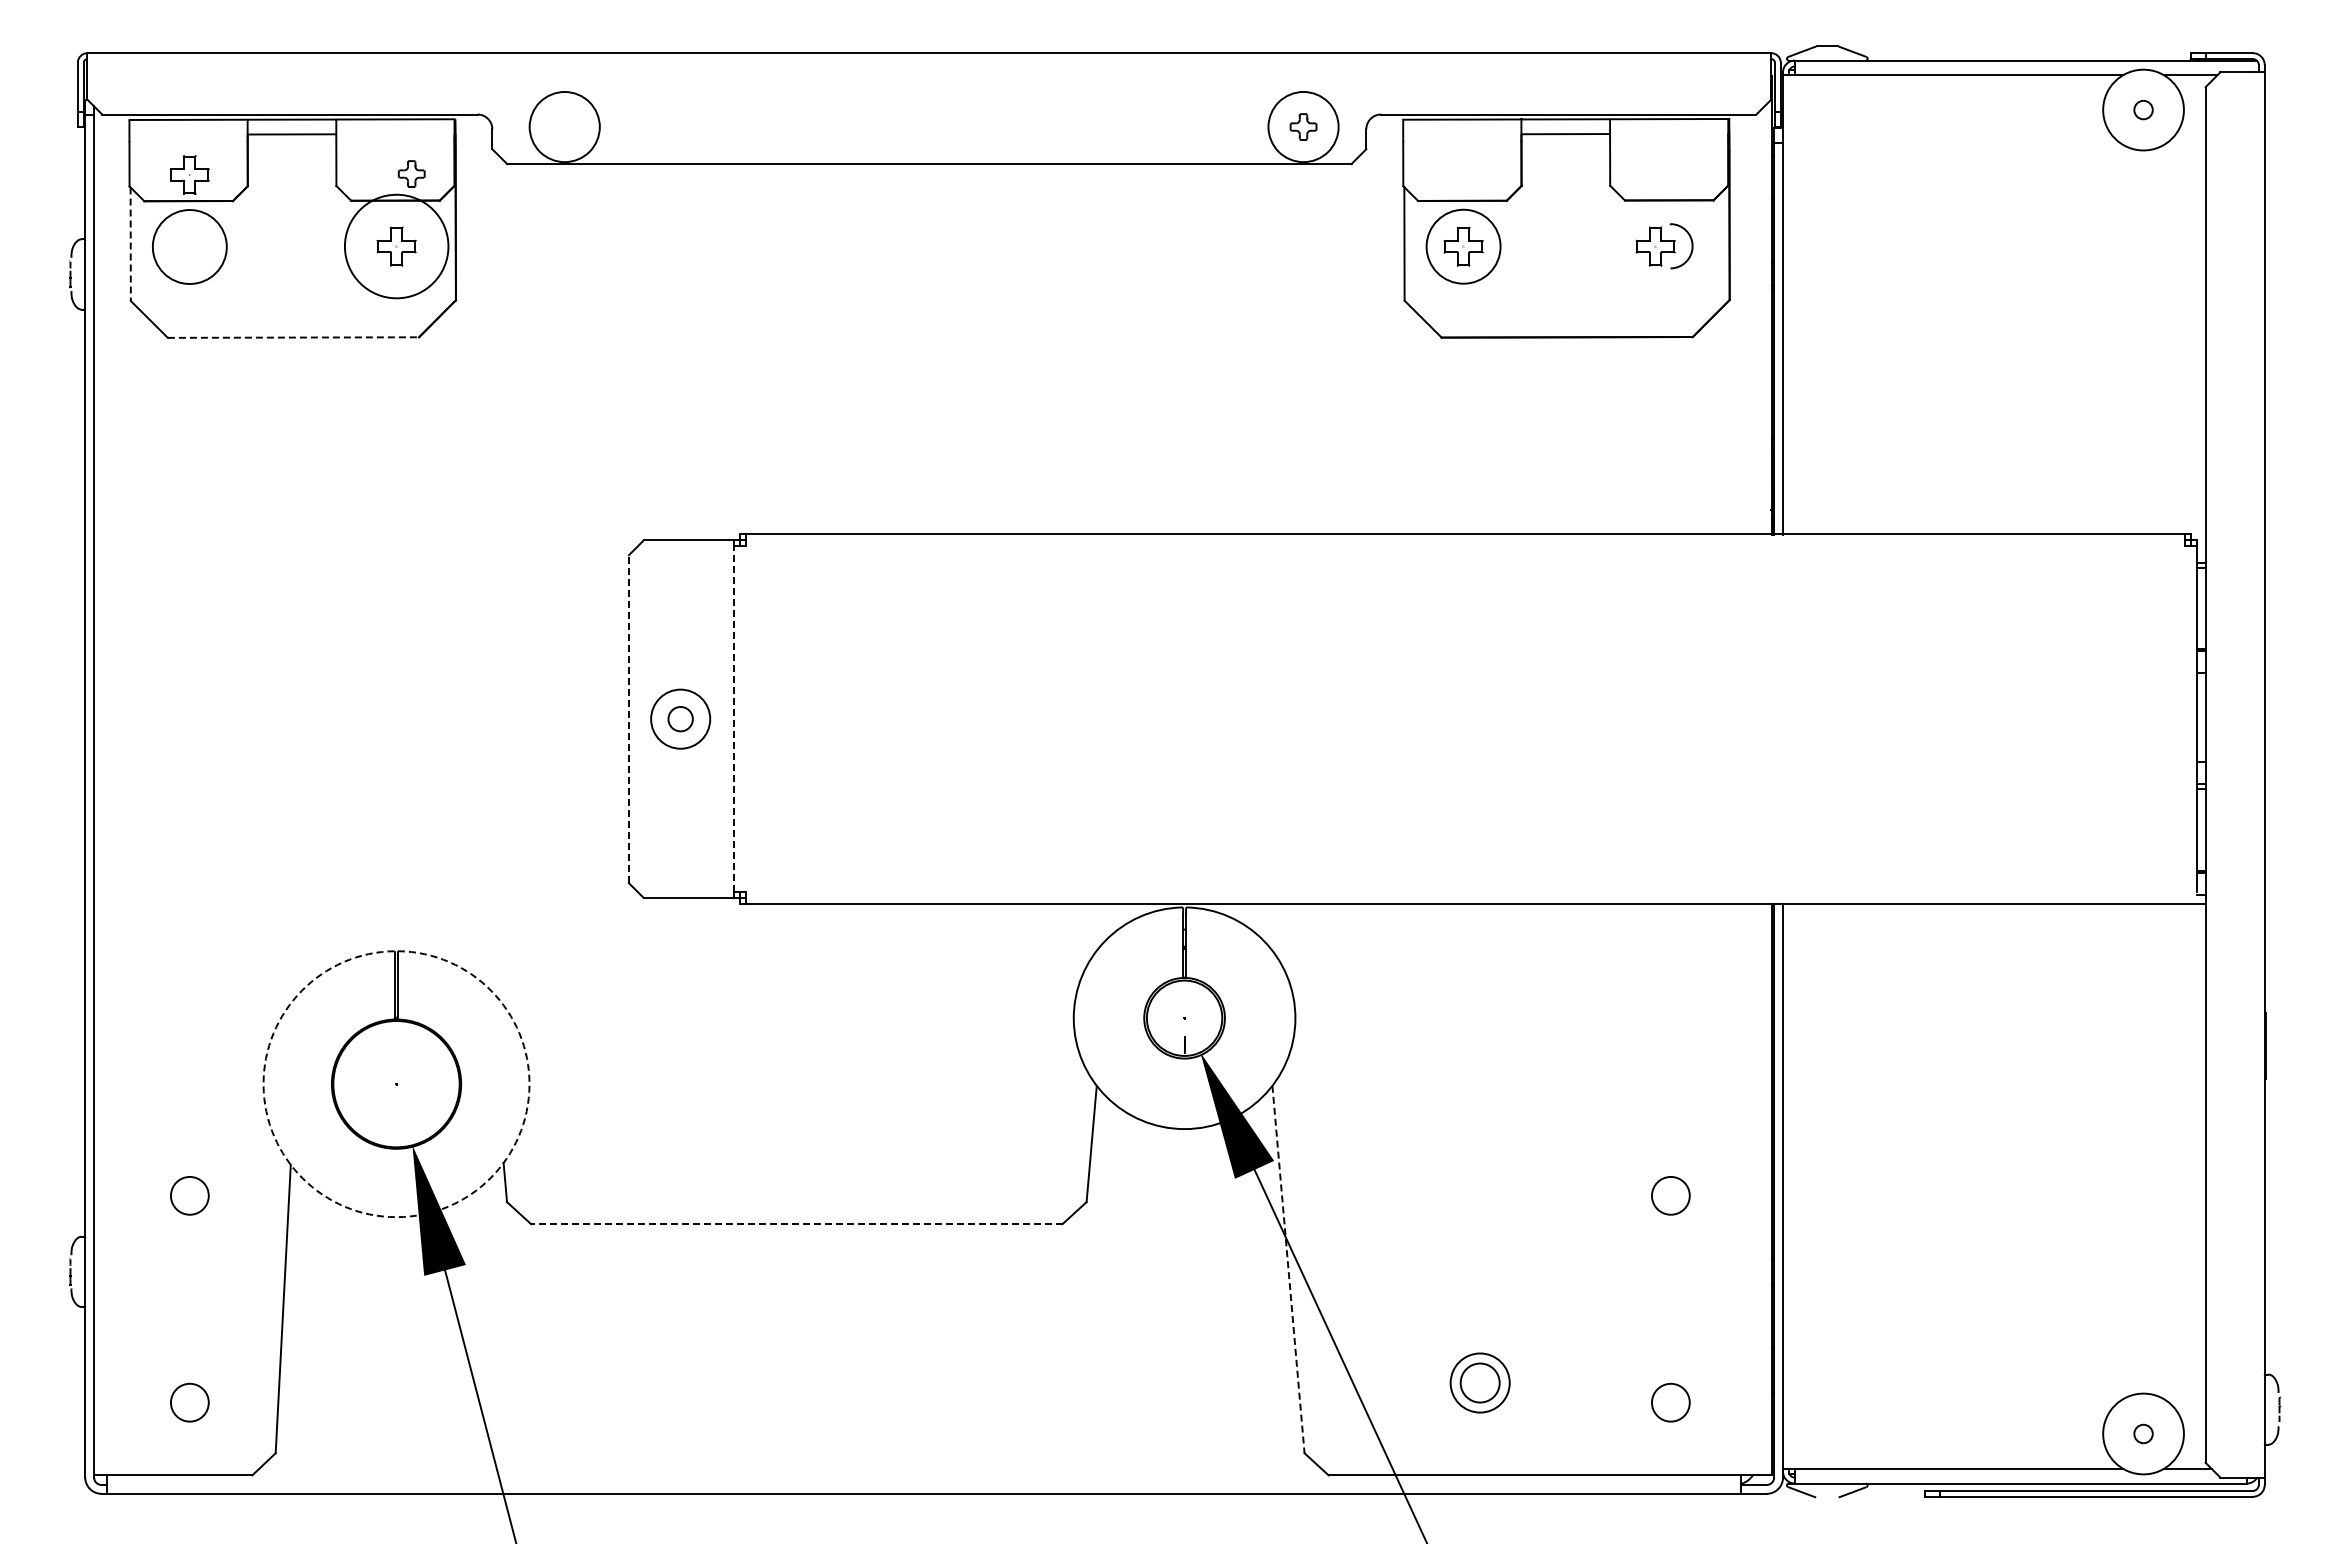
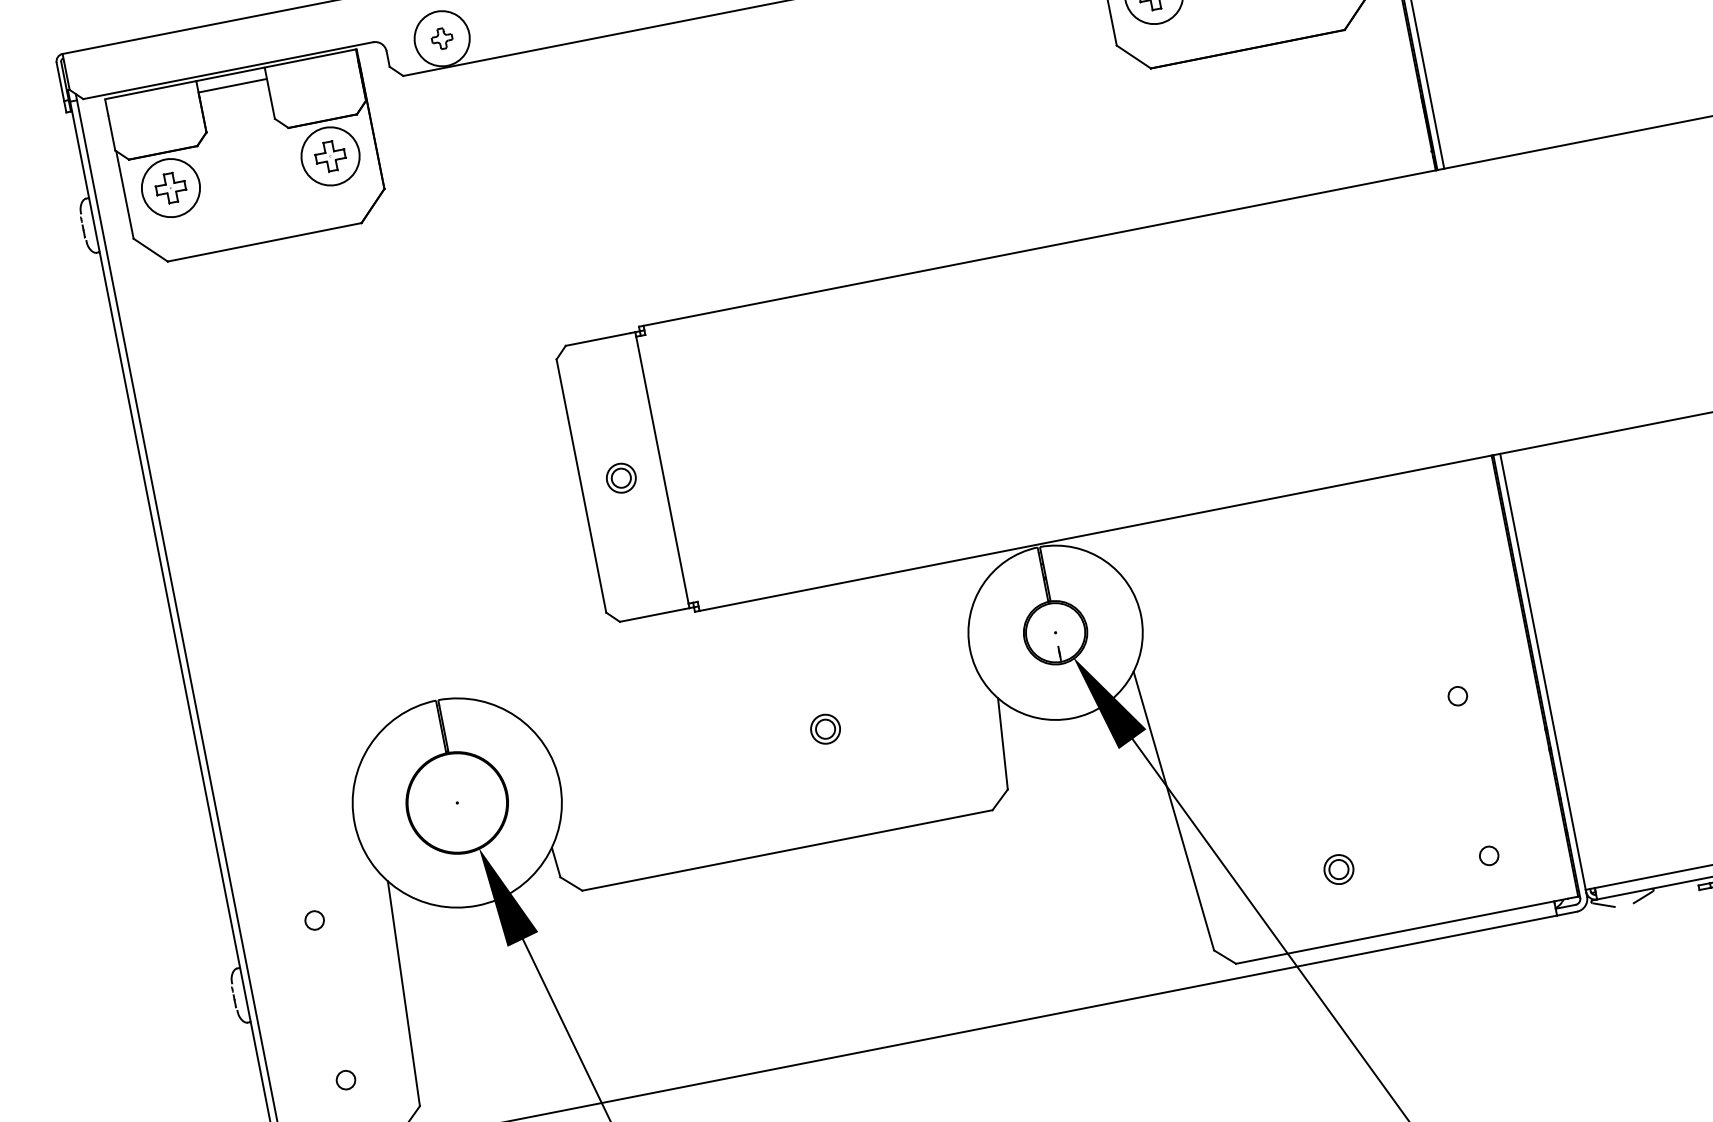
part: (411, 173) -> (441, 38), moved
part: (189, 174) -> (170, 187), moved
line: (130, 244) -> (124, 195), dashed -> solid
circle: (396, 246) -> (330, 156), size x0.71
line: (293, 337) -> (264, 242), dashed -> solid
circle: (680, 718) -> (621, 477), size x0.62
line: (628, 719) -> (581, 486), dashed -> solid
line: (733, 719) -> (662, 470), dashed -> solid
part: (873, 1082) -> (825, 729), added
circle: (189, 1195) -> (314, 920), size x0.62
circle: (1670, 1195) -> (1457, 696), size x0.62
arc: (396, 1217) -> (477, 905), dashed -> solid
line: (796, 1224) -> (787, 850), dashed -> solid
line: (1288, 1270) -> (1174, 811), dashed -> solid
part: (1479, 1382) -> (1338, 869), size x0.62
circle: (189, 1402) -> (345, 1080), size x0.62
circle: (1670, 1402) -> (1488, 855), size x0.62

